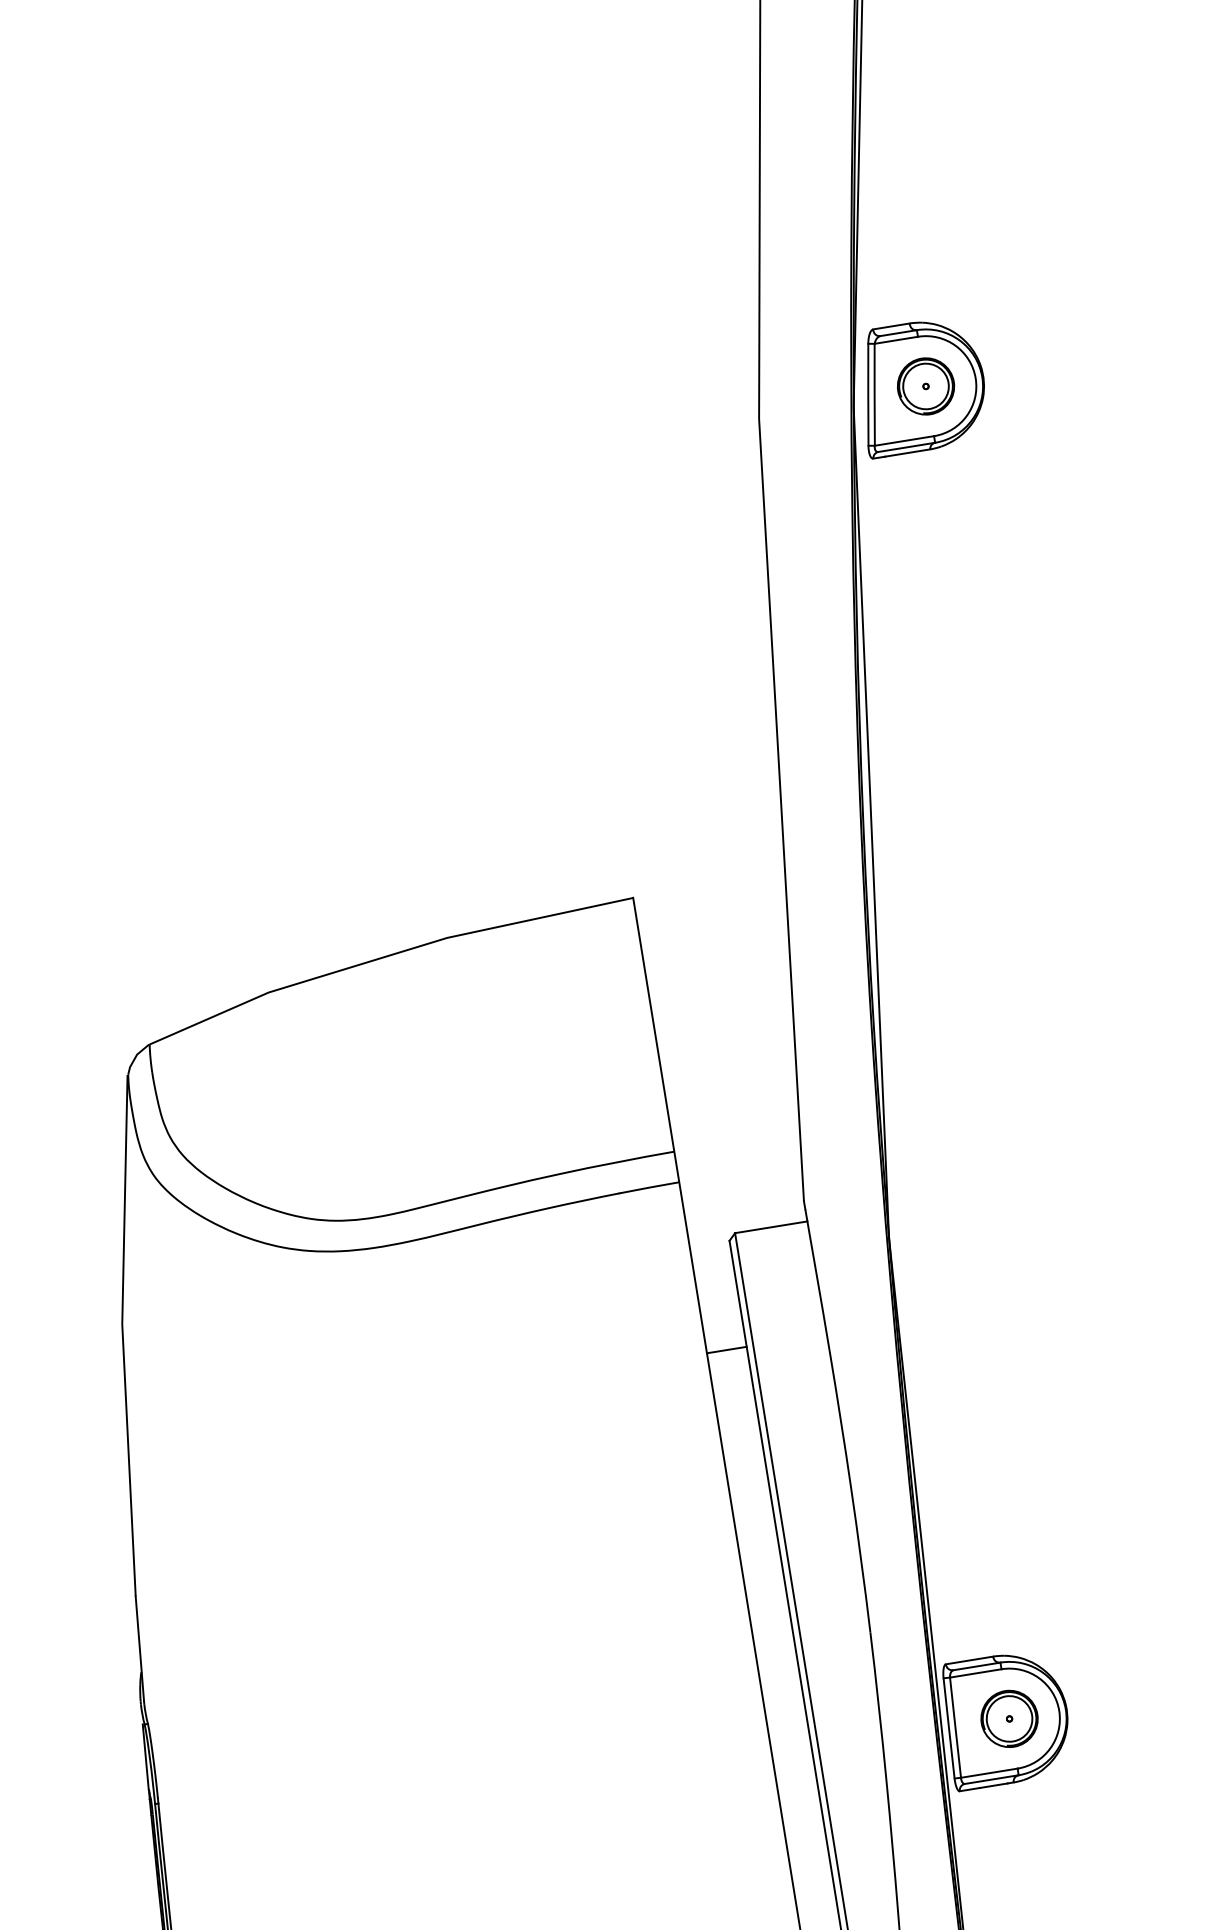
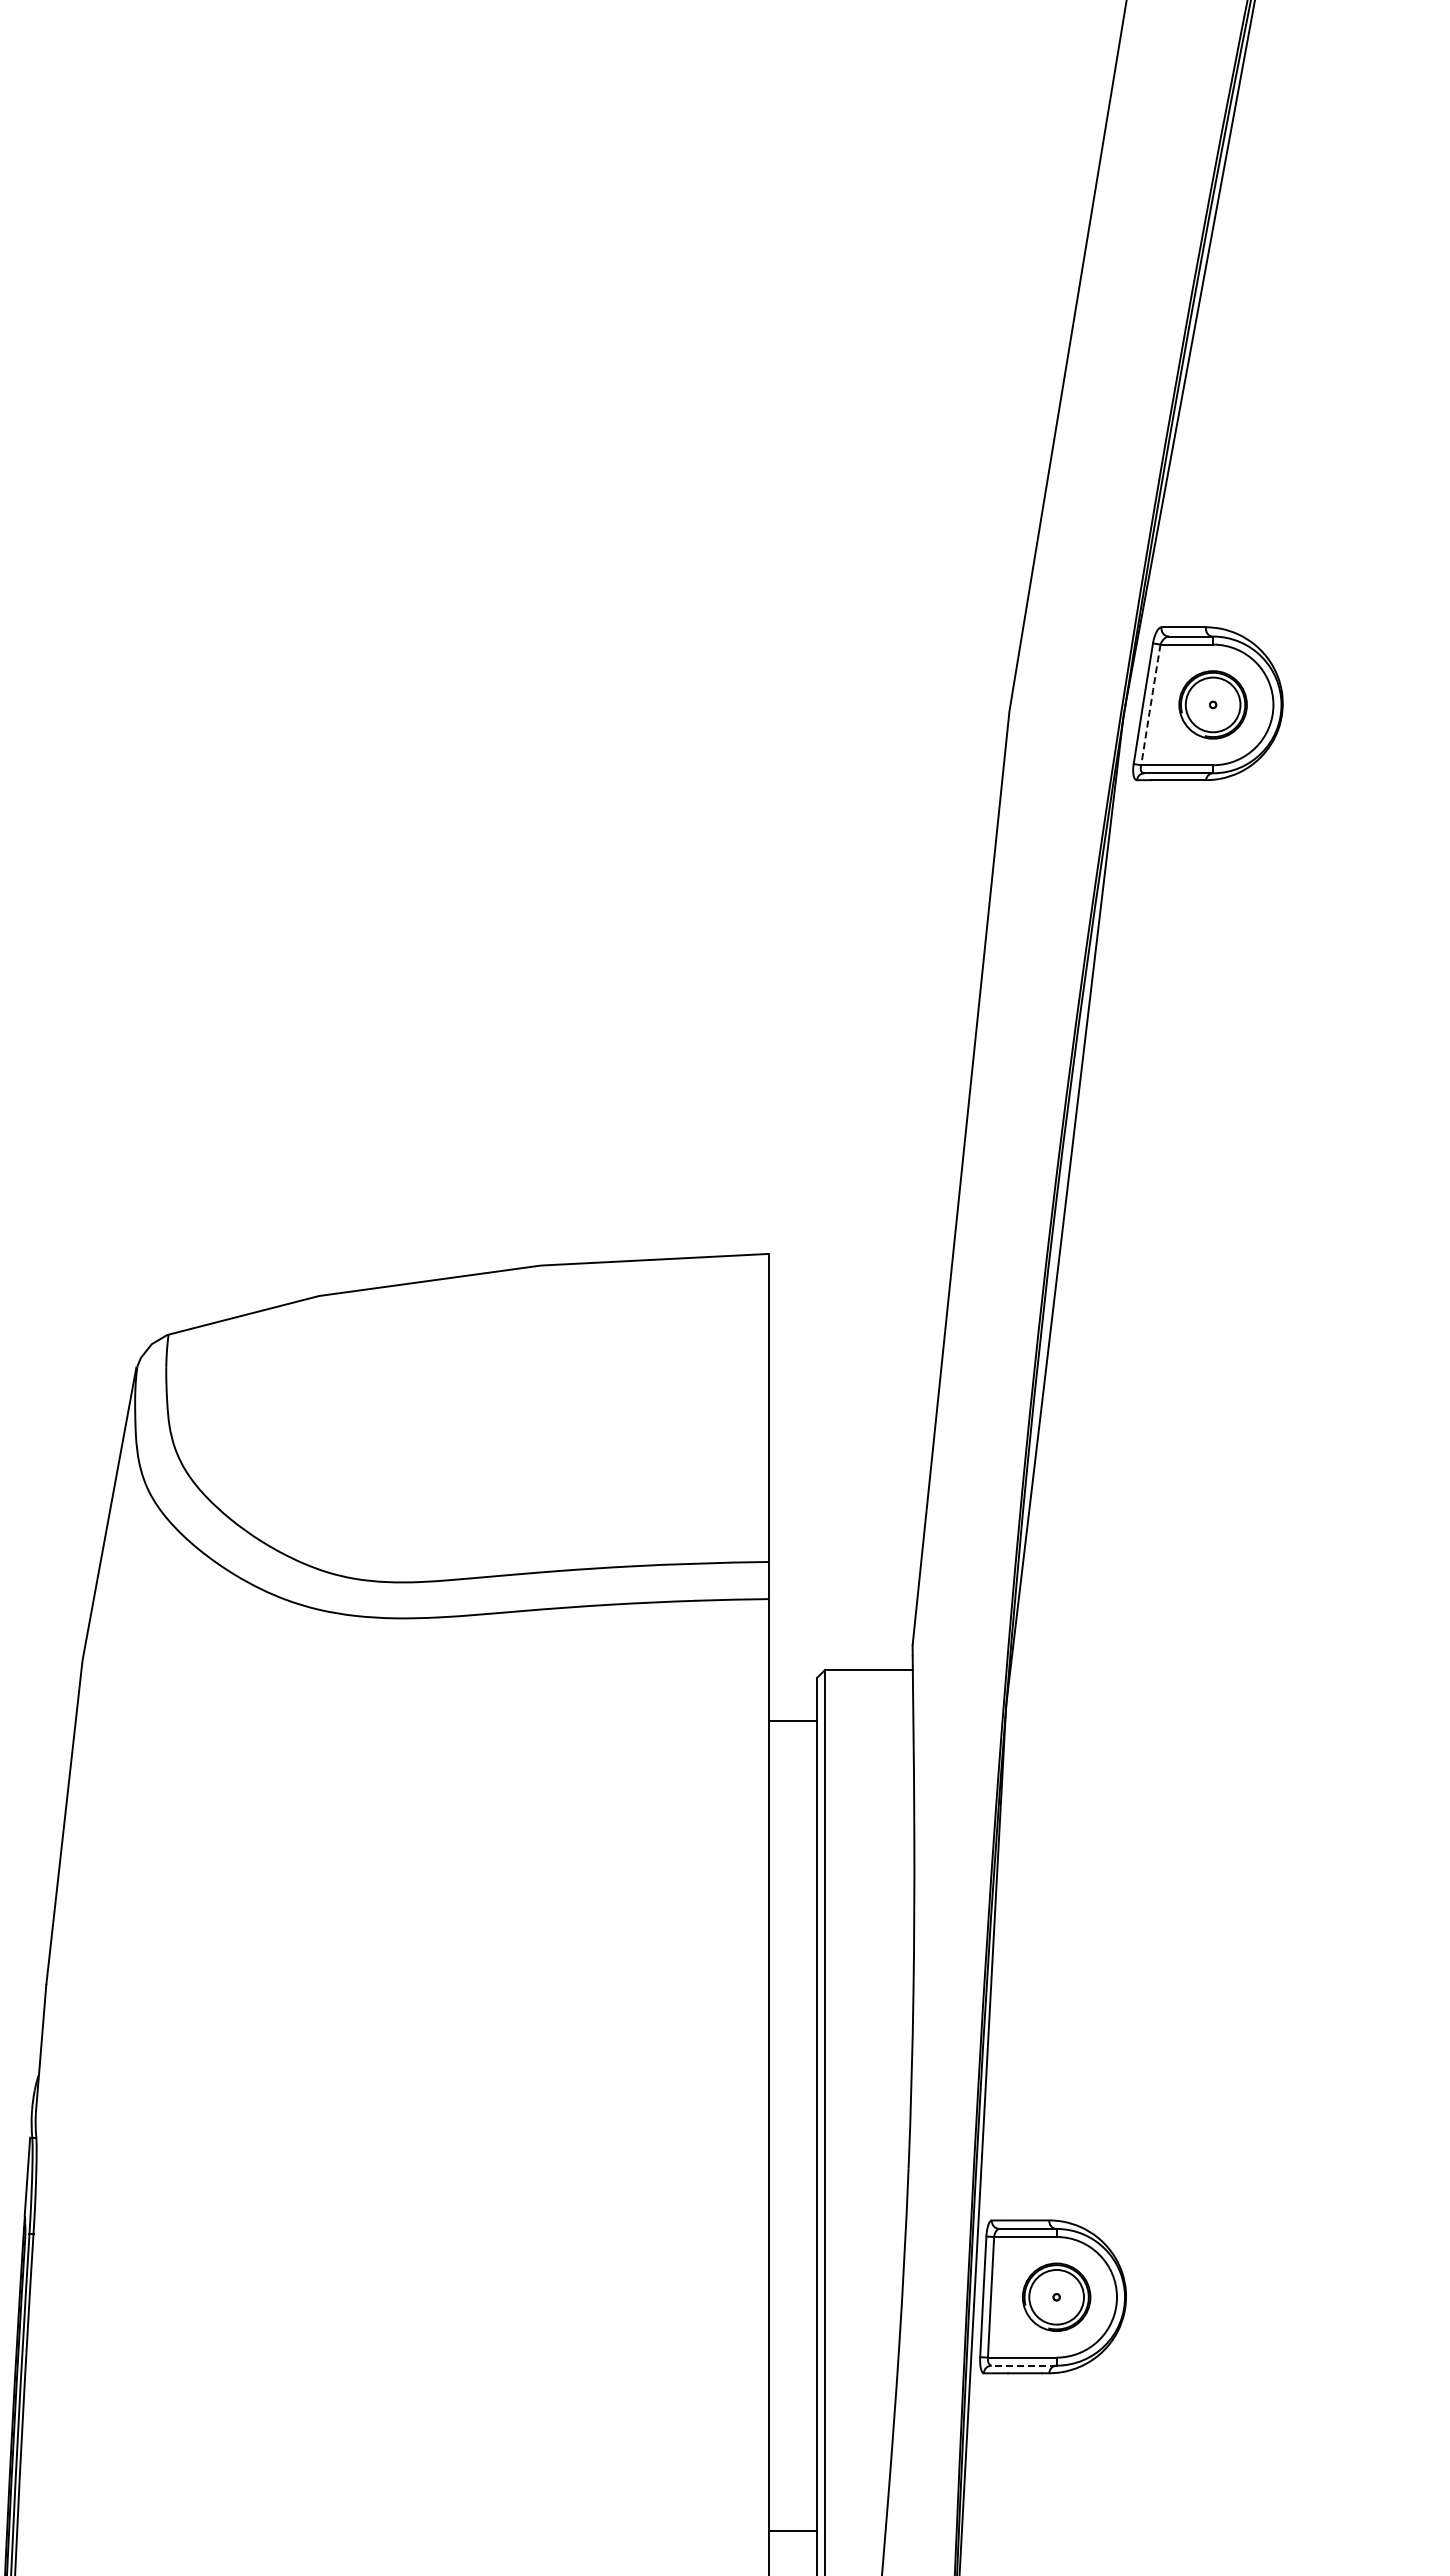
arc: (874, 394) -> (1150, 704), solid -> dashed
line: (726, 1349) -> (792, 1720), moved
line: (992, 1779) -> (1024, 2365), solid -> dashed

